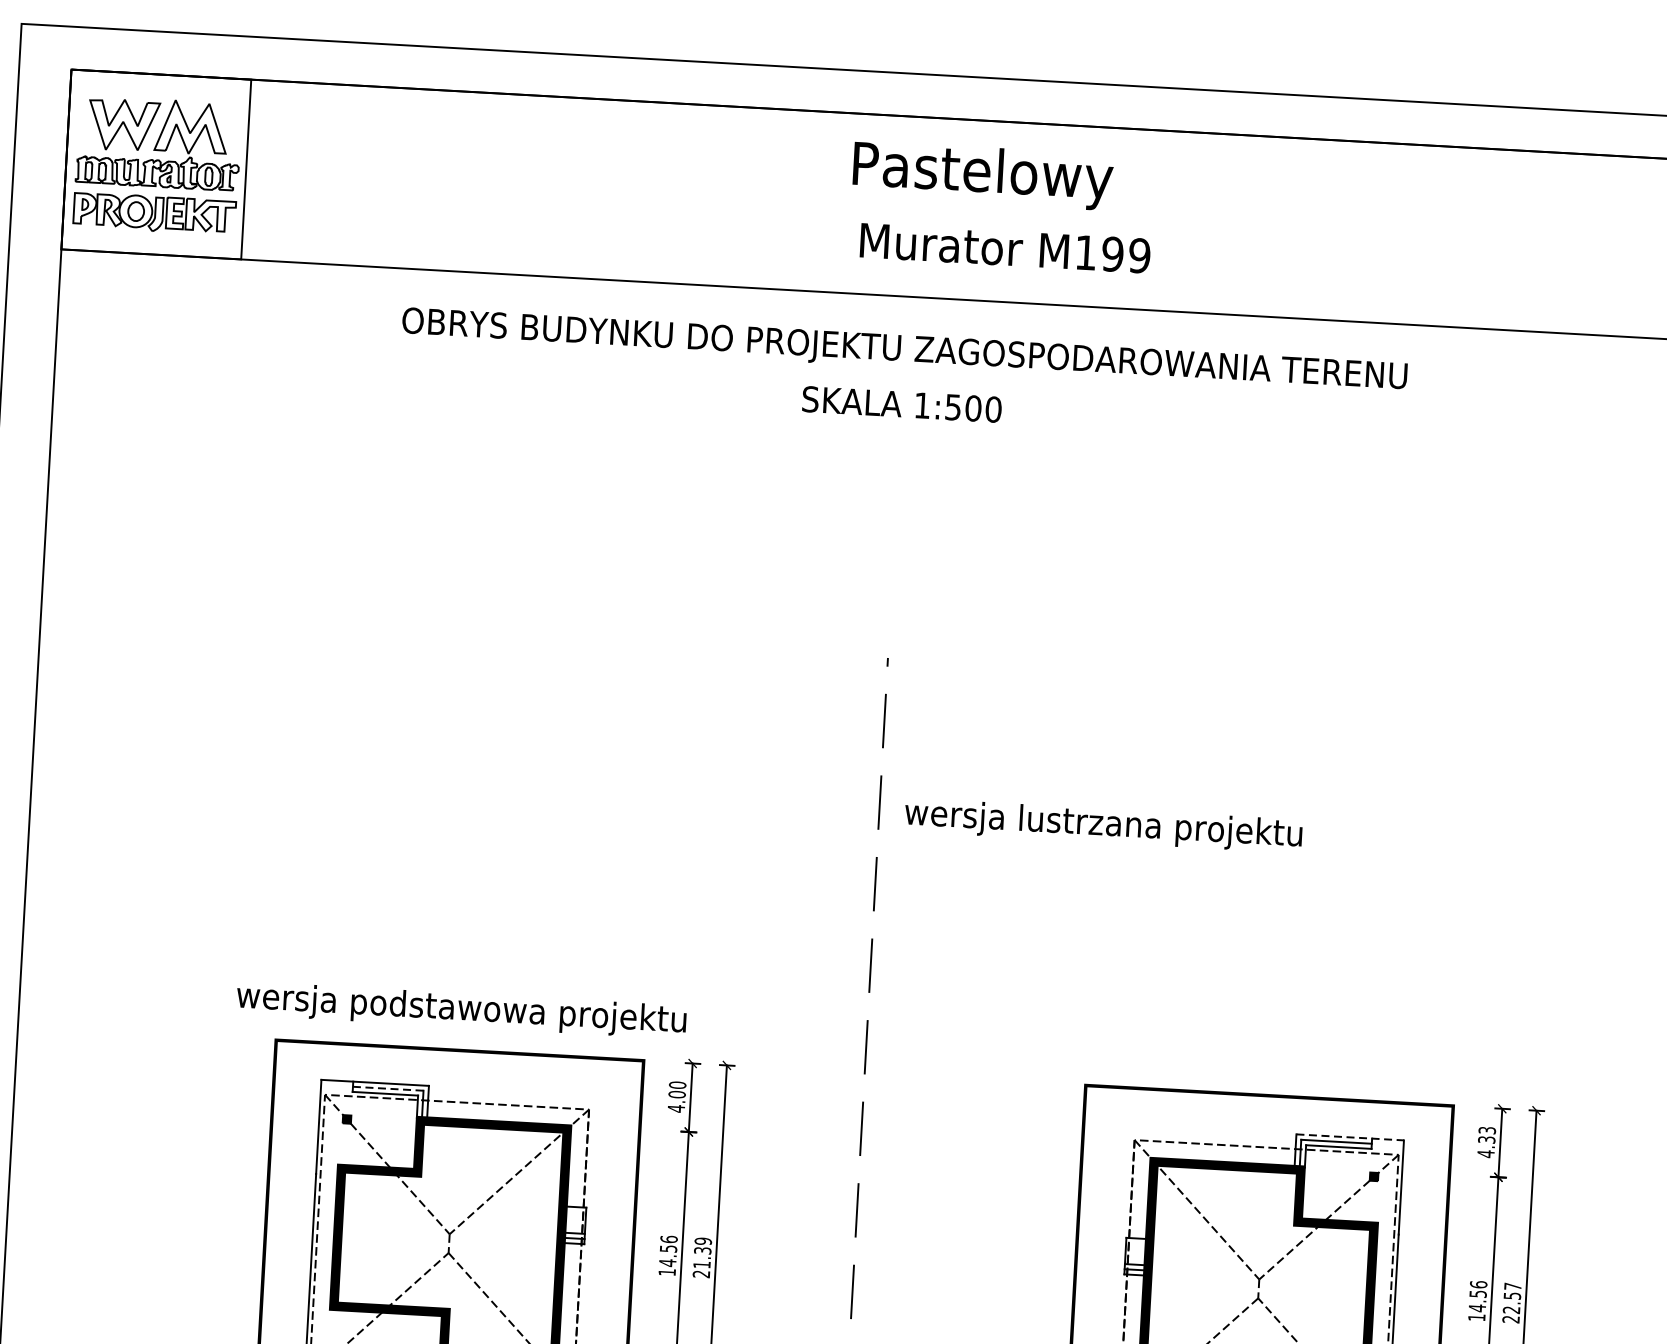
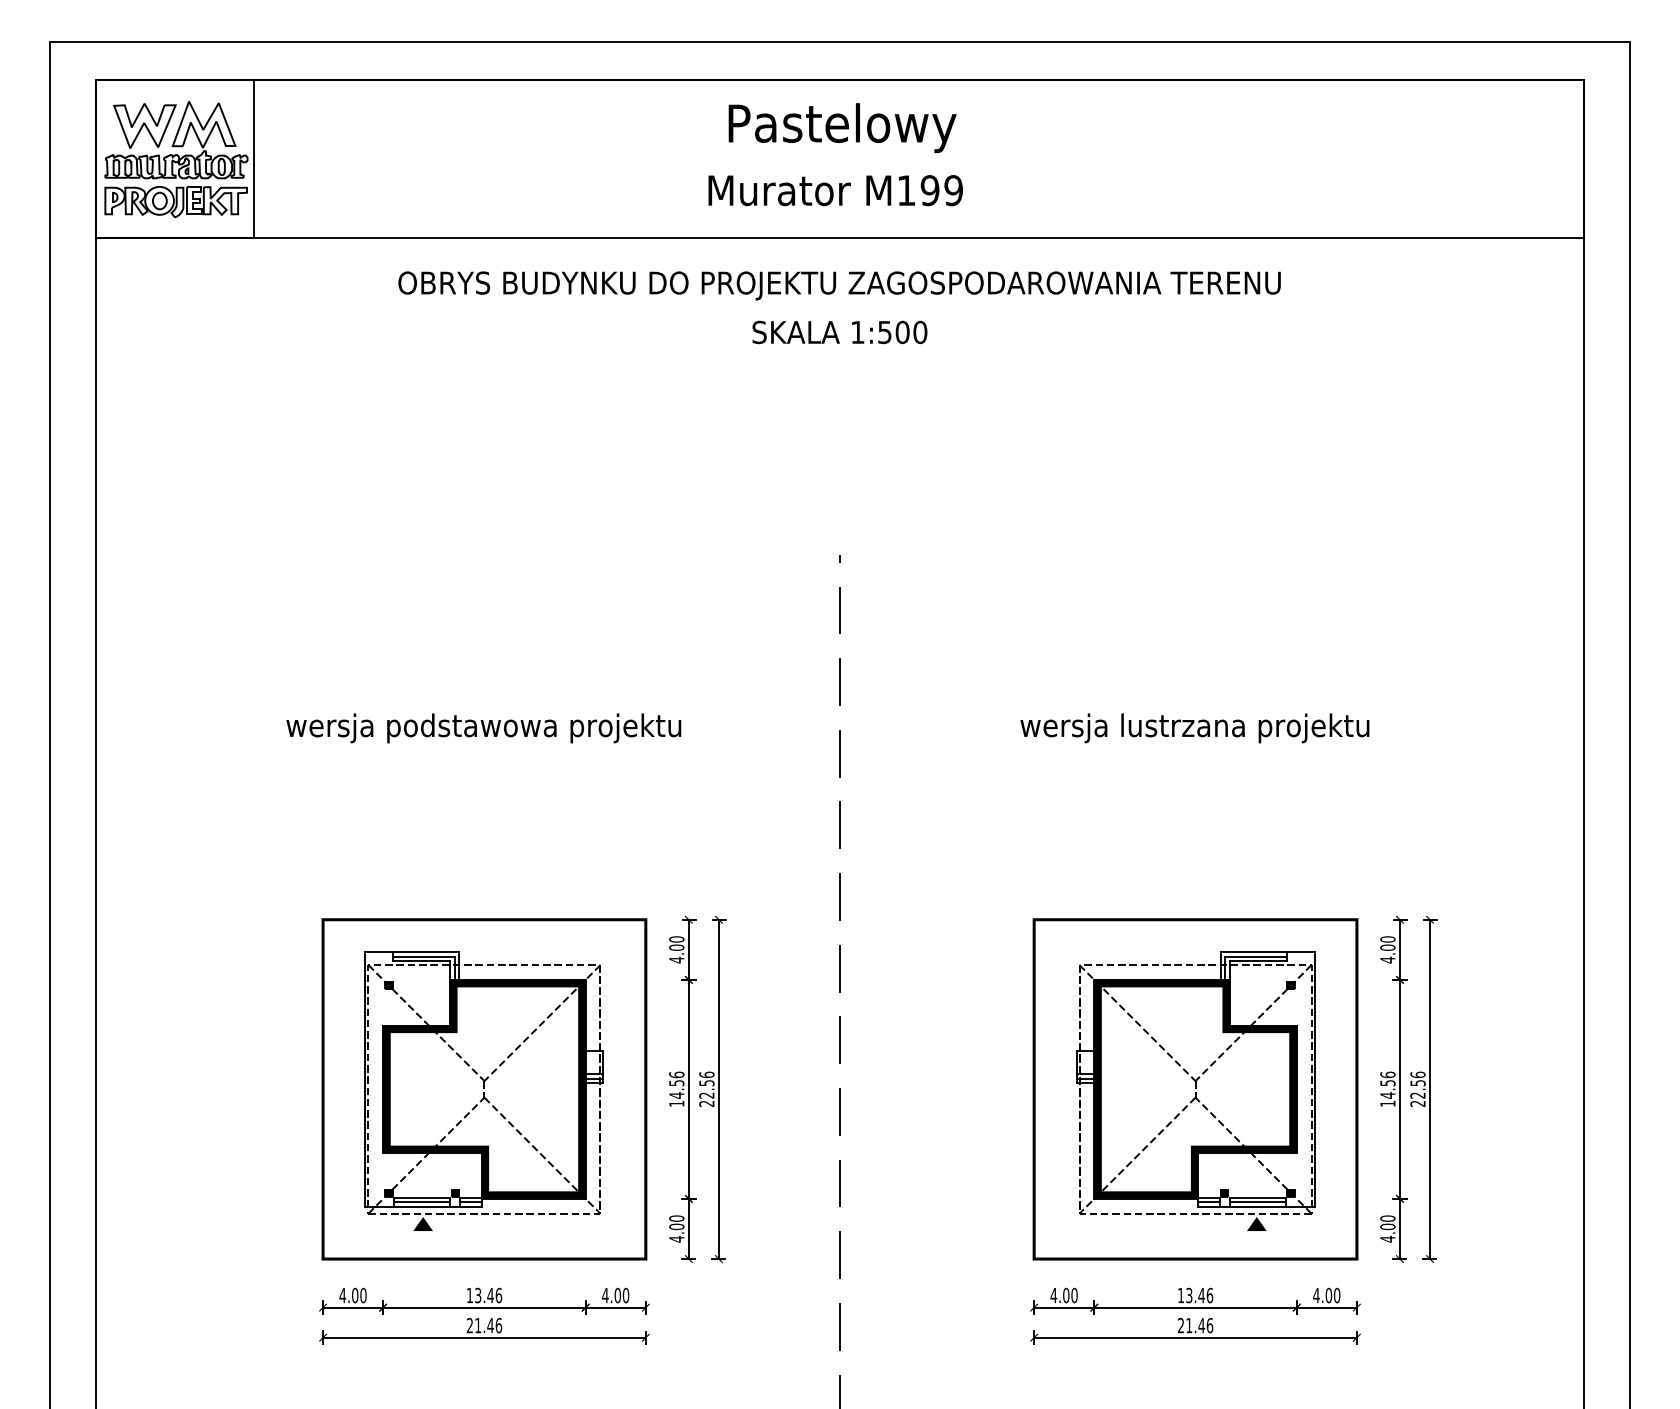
text: (982, 174) -> (842, 127), moved
text: (1005, 248) -> (835, 190), moved
text: (1103, 825) -> (1194, 728), moved
text: (461, 1010) -> (483, 728), moved
line: (388, 1088) -> (423, 956), dashed -> solid
text: (1486, 1135) -> (1387, 943), 4.33 -> 4.00
line: (1350, 1137) -> (1268, 952), dashed -> solid
text: (702, 1252) -> (706, 1084), 21.39 -> 22.56
text: (1512, 1286) -> (1417, 1074), 22.57 -> 22.56

